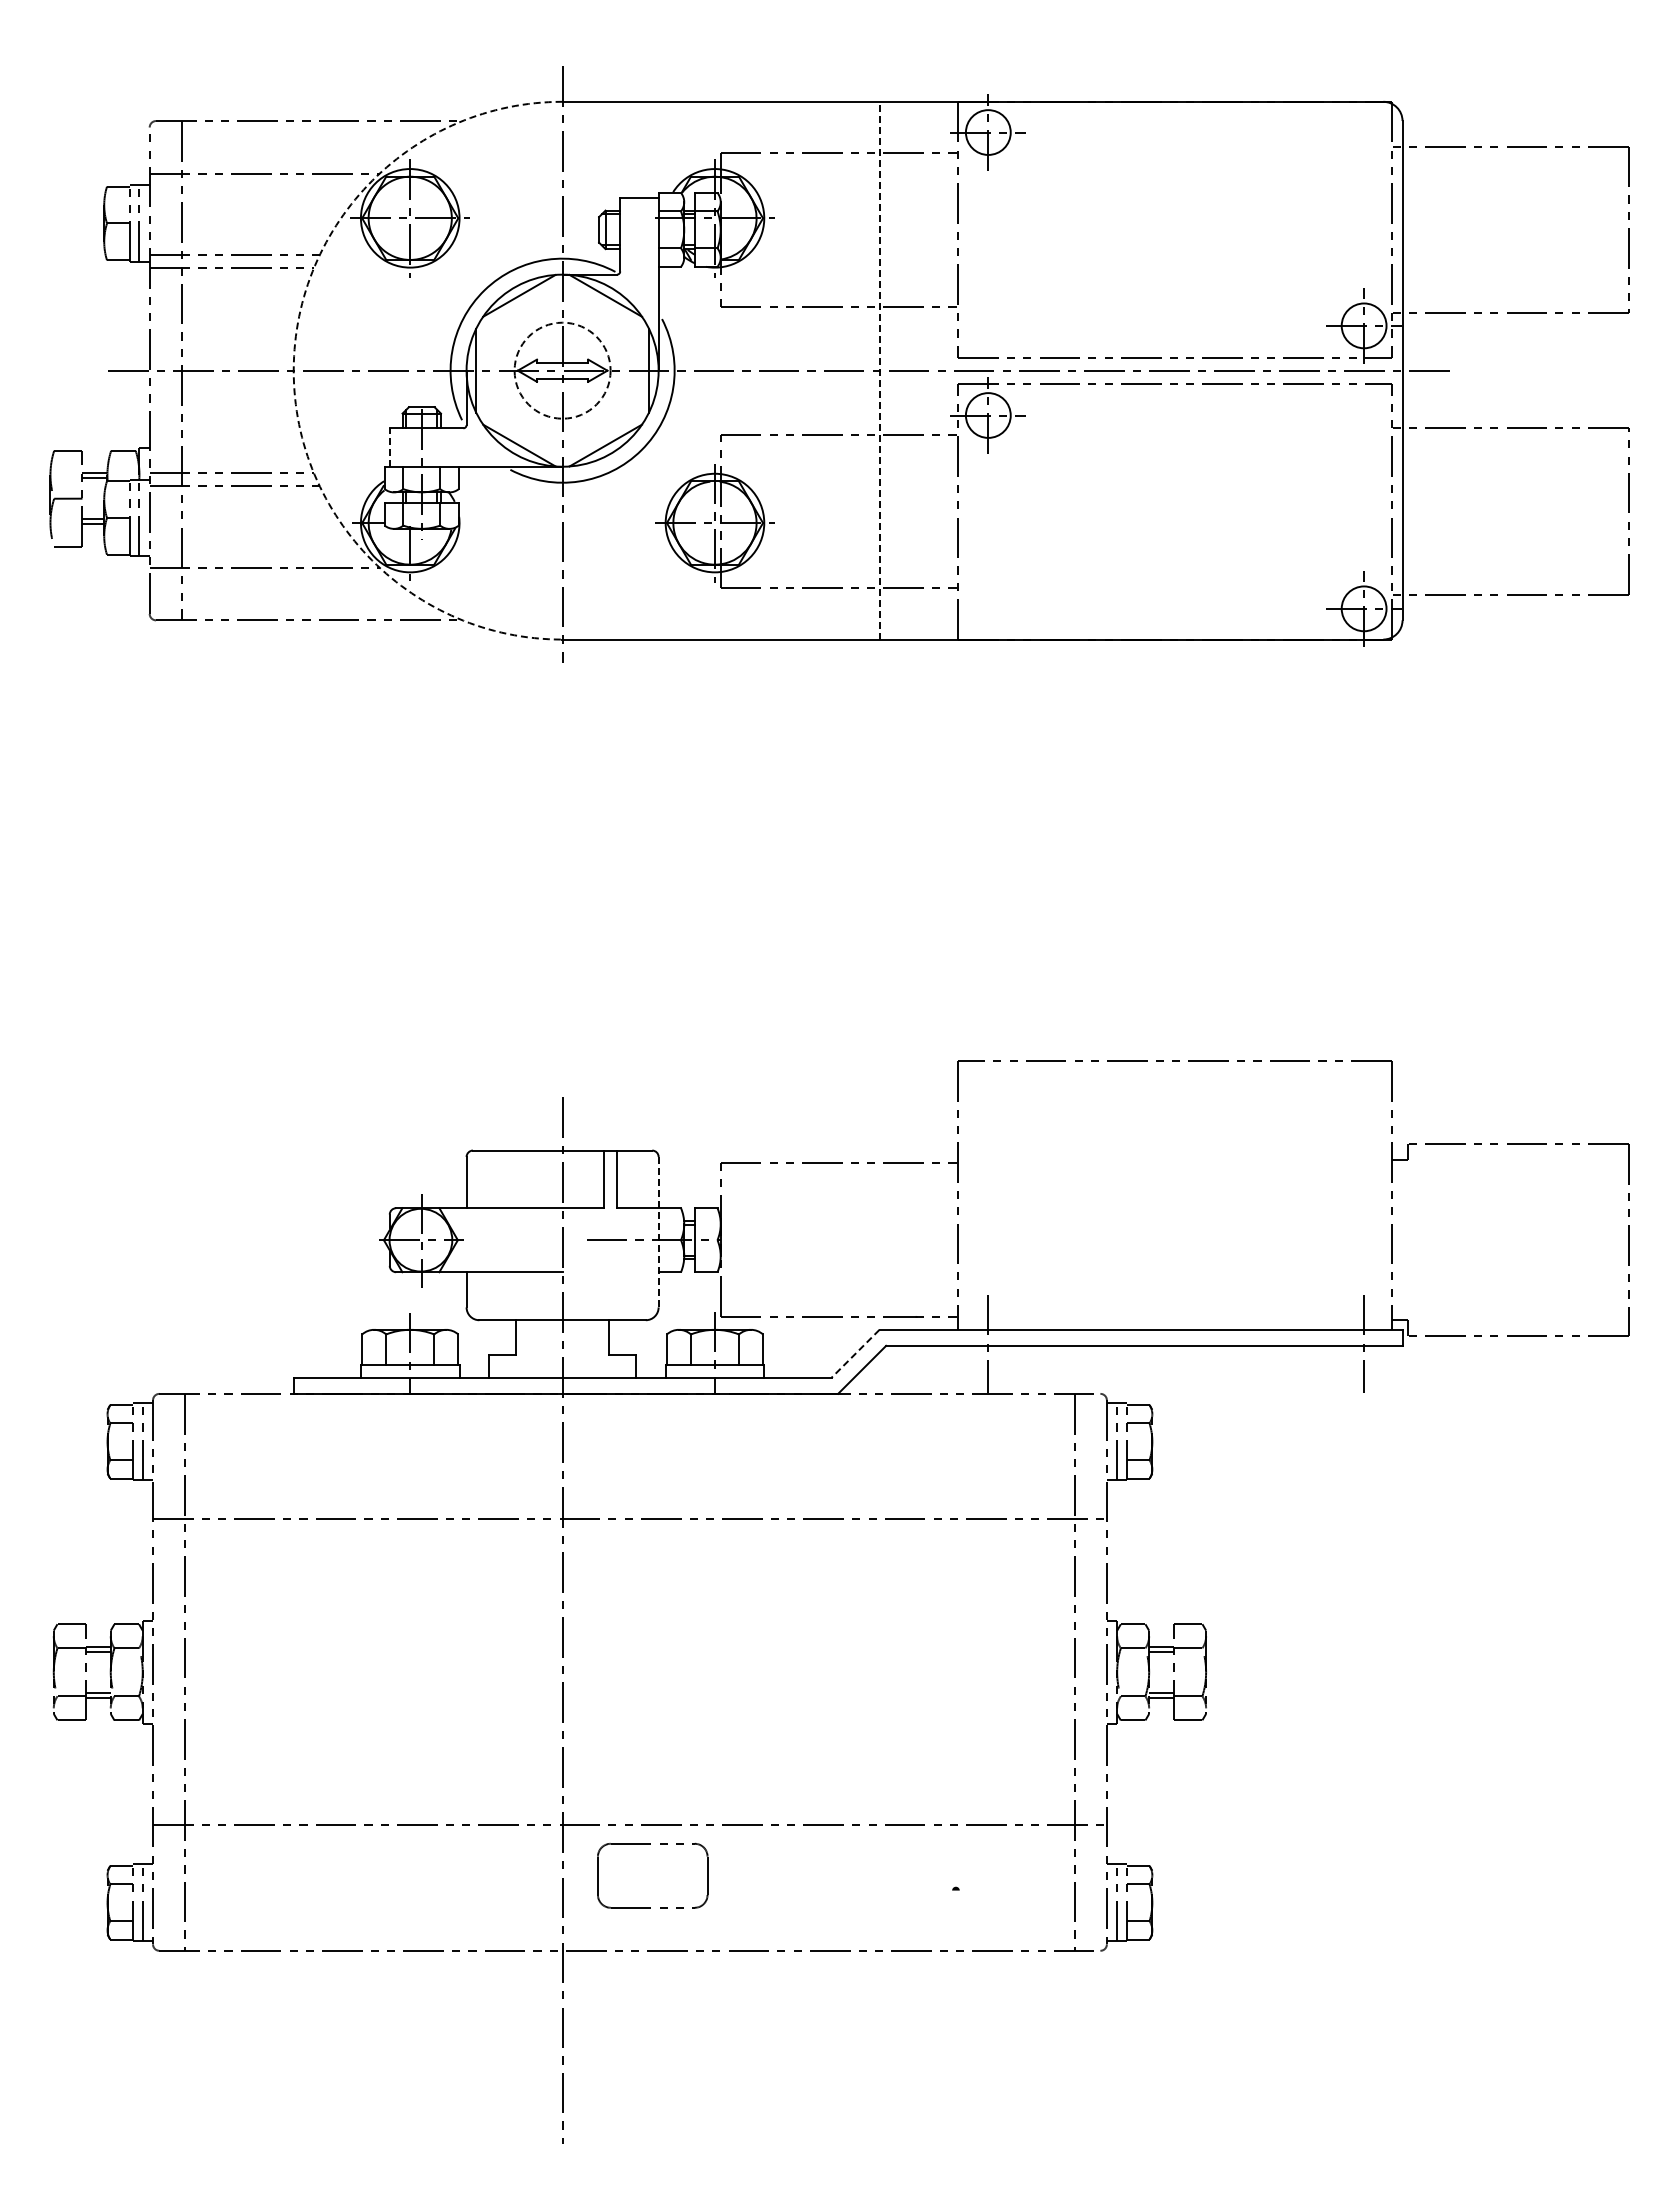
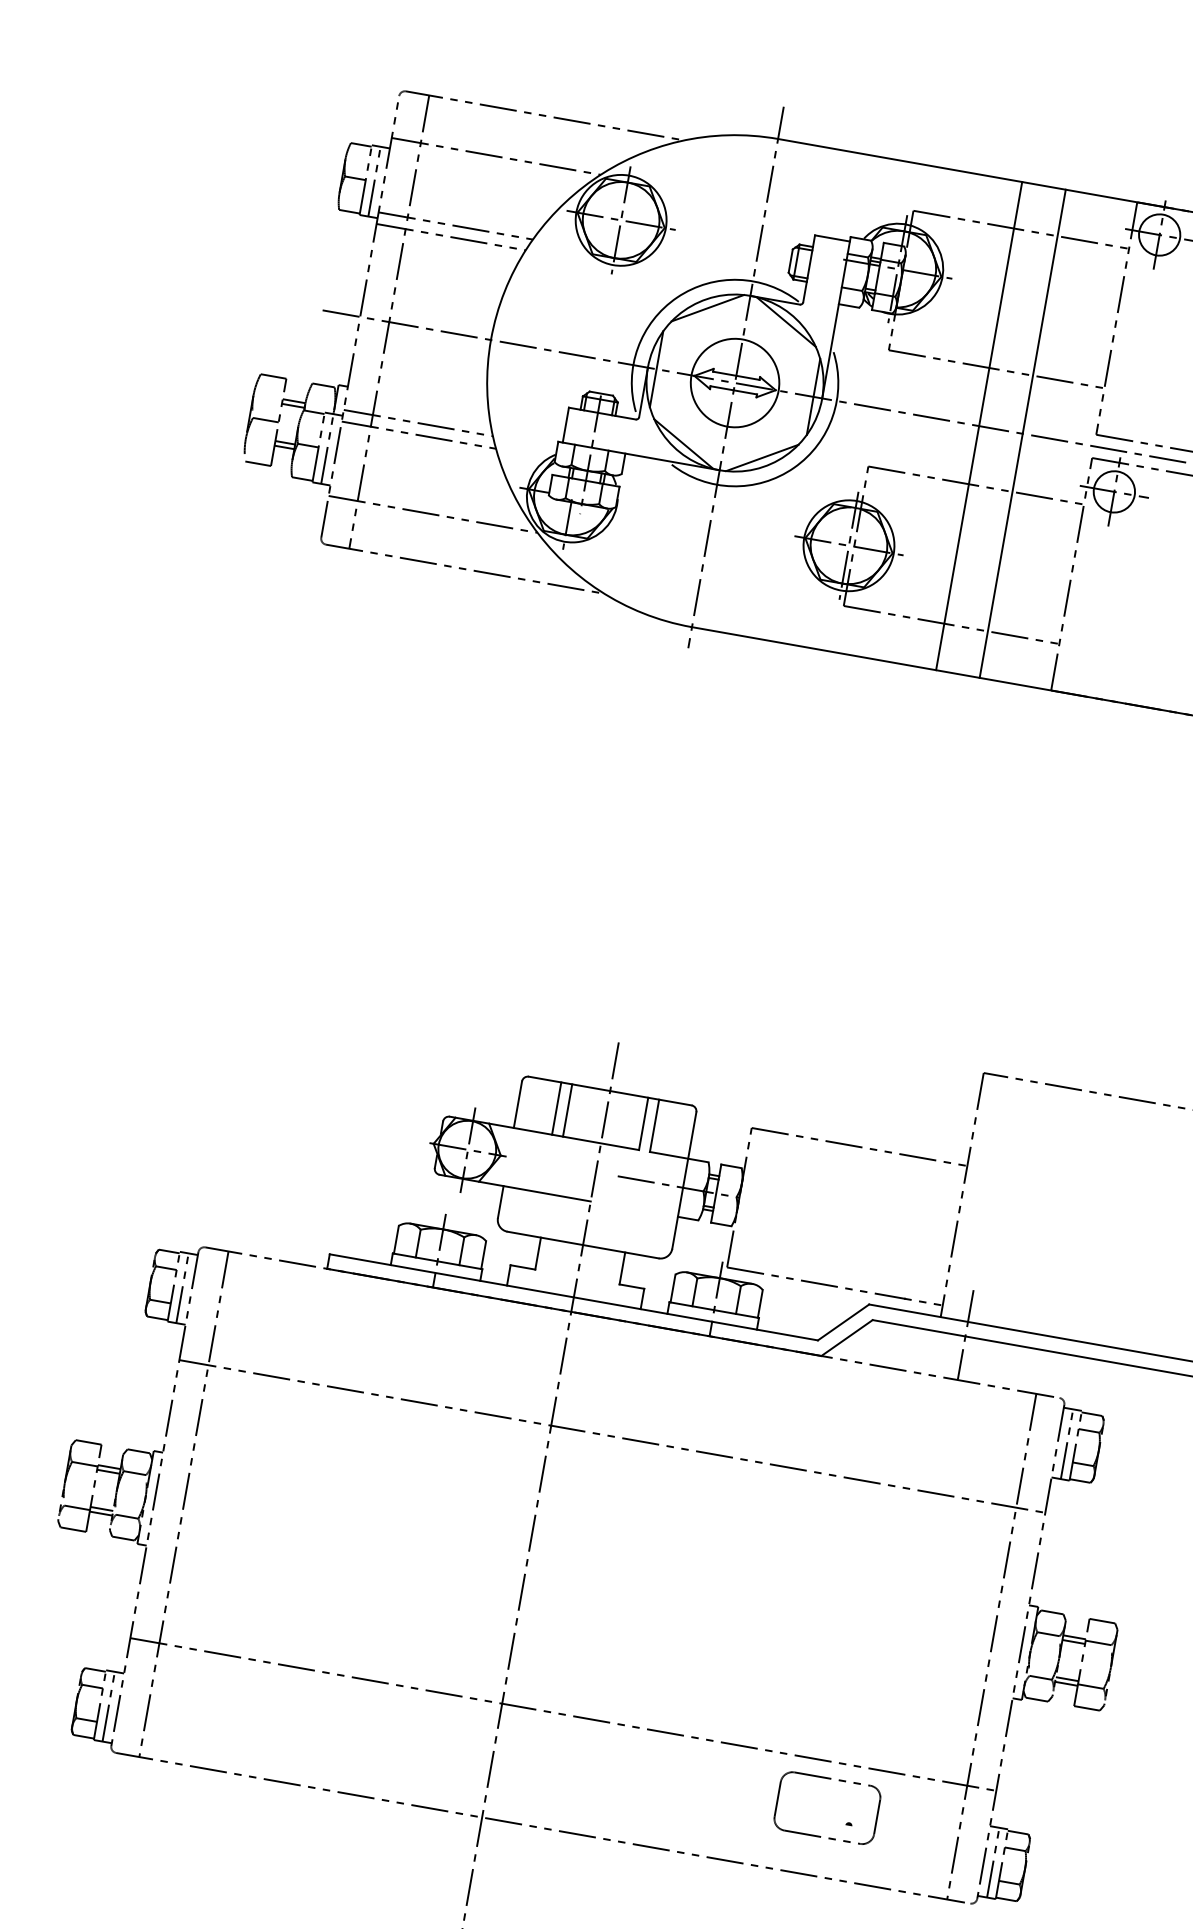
arc: (293, 370) -> (490, 339), dashed -> solid
circle: (562, 370) -> (734, 382), dashed -> solid
line: (831, 370) -> (979, 425), added
line: (879, 370) -> (1022, 433), dashed -> solid
line: (389, 447) -> (565, 425), dashed -> solid
line: (508, 1179) -> (556, 1108), added
line: (520, 1179) -> (567, 1110), added
line: (658, 1232) -> (684, 1180), dashed -> solid
line: (855, 1353) -> (843, 1322), dashed -> solid
part: (650, 1844) -> (830, 1779), moved

